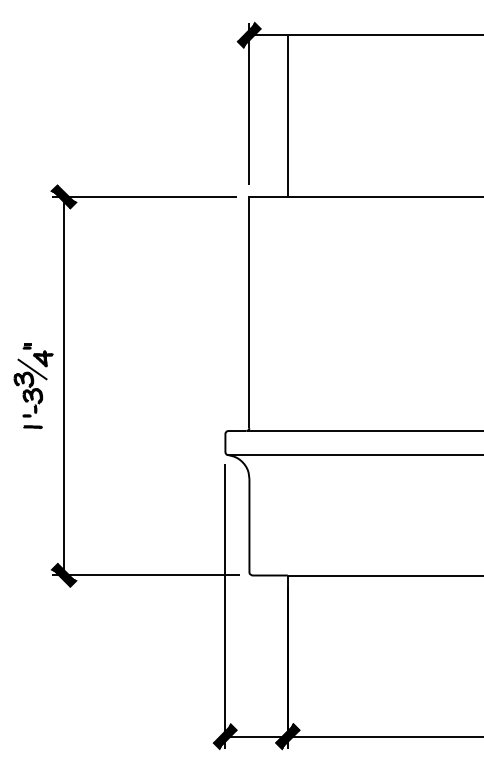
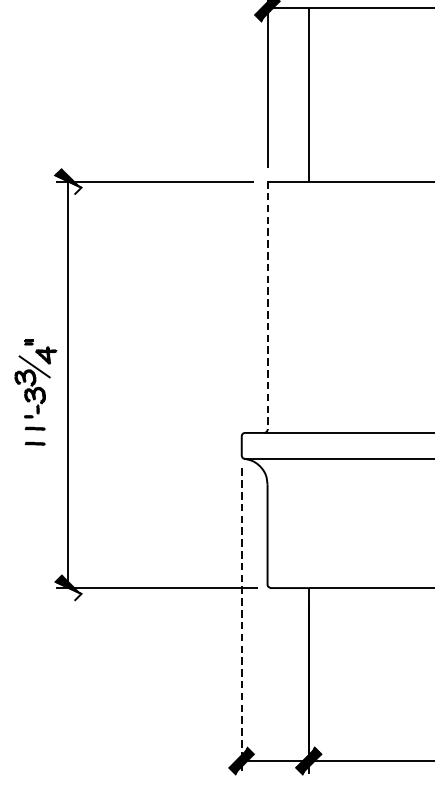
fill: (63, 199) -> (67, 184), removed
line: (249, 312) -> (267, 305), solid -> dashed
line: (32, 440) -> (34, 443), added
fill: (64, 578) -> (68, 591), removed
line: (225, 606) -> (241, 621), solid -> dashed

